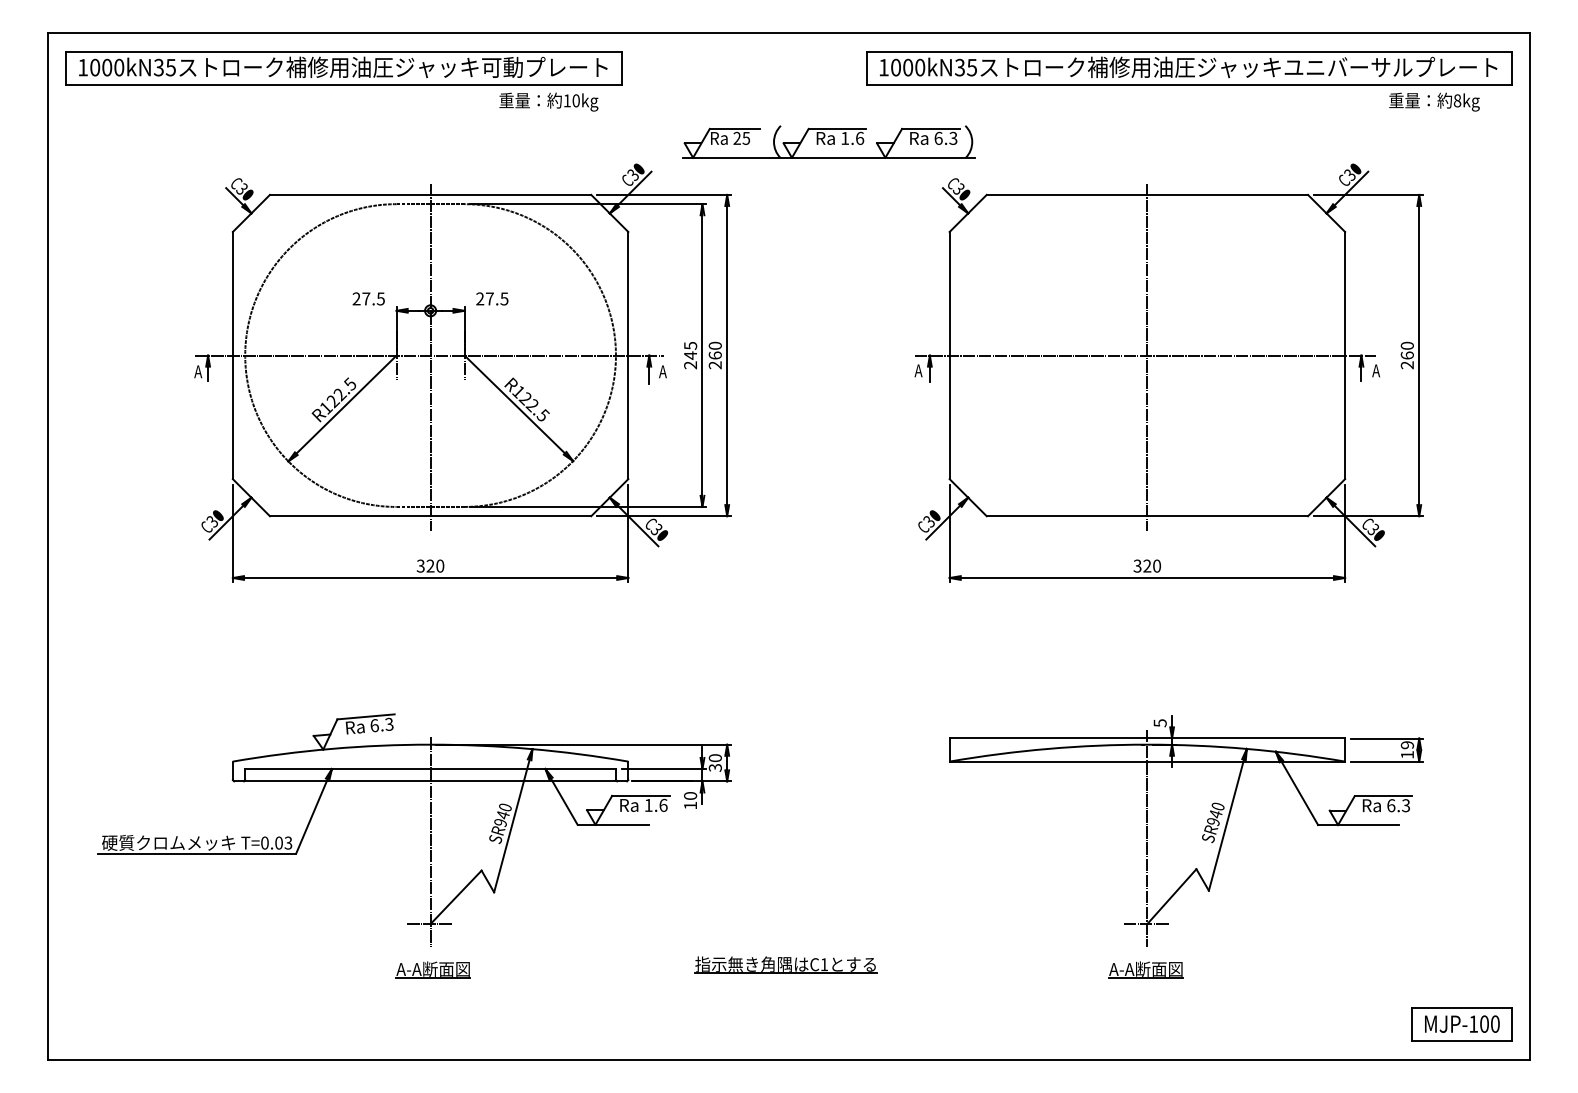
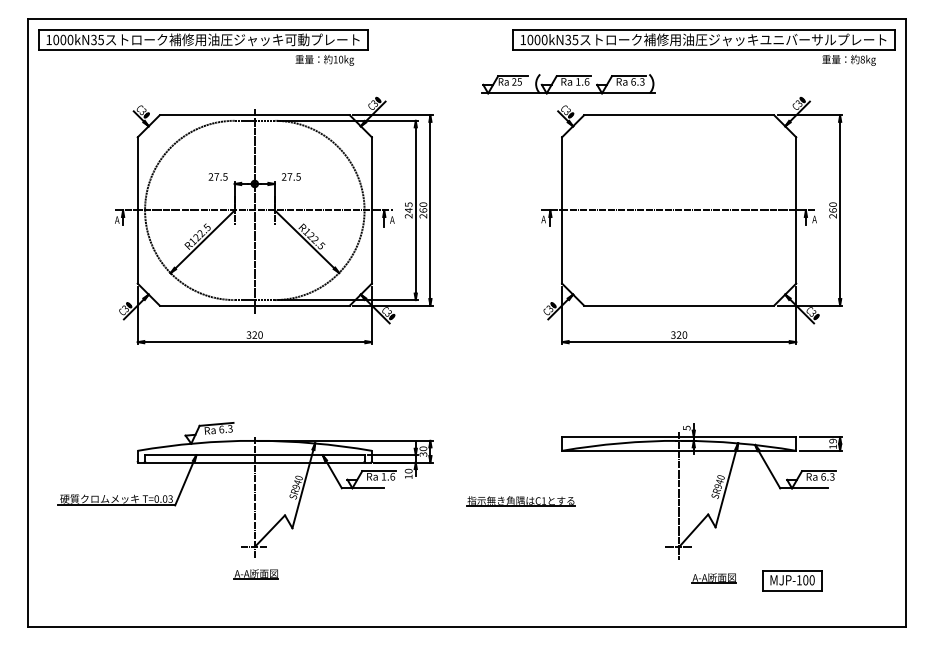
part: (828, 142) -> (568, 84), moved
line: (1147, 357) -> (679, 211), removed
part: (784, 965) -> (520, 501), moved
part: (1144, 970) -> (713, 578), moved
part: (1462, 1024) -> (792, 580), moved

